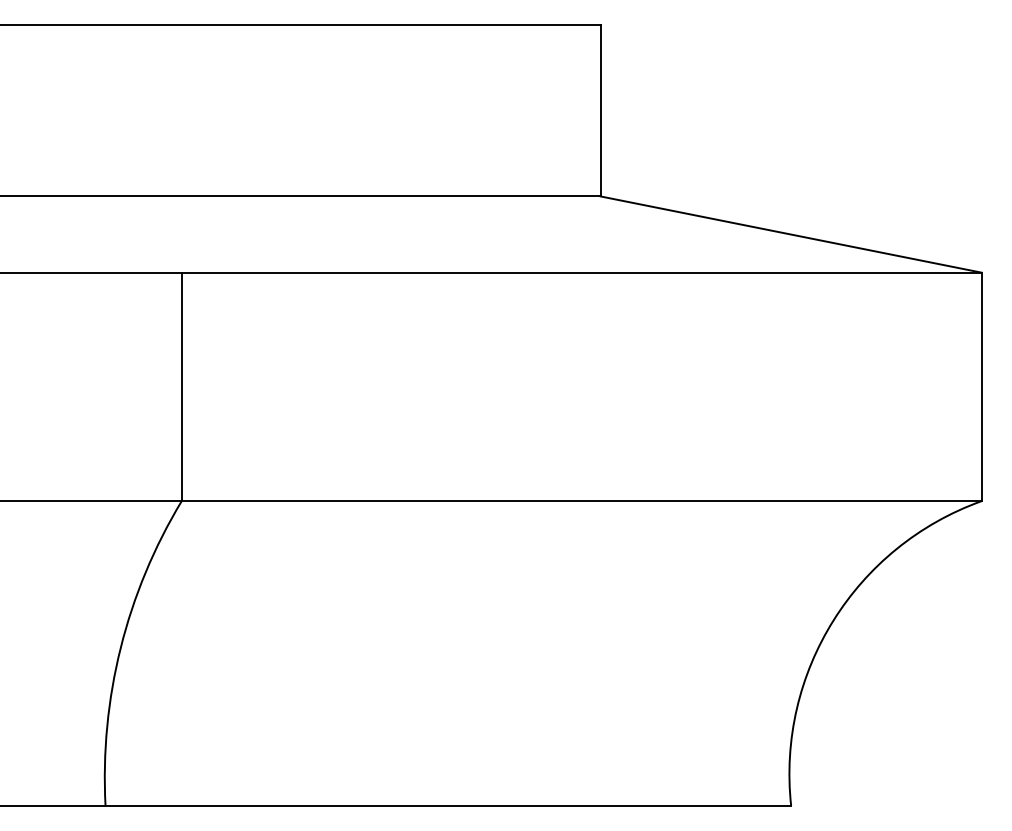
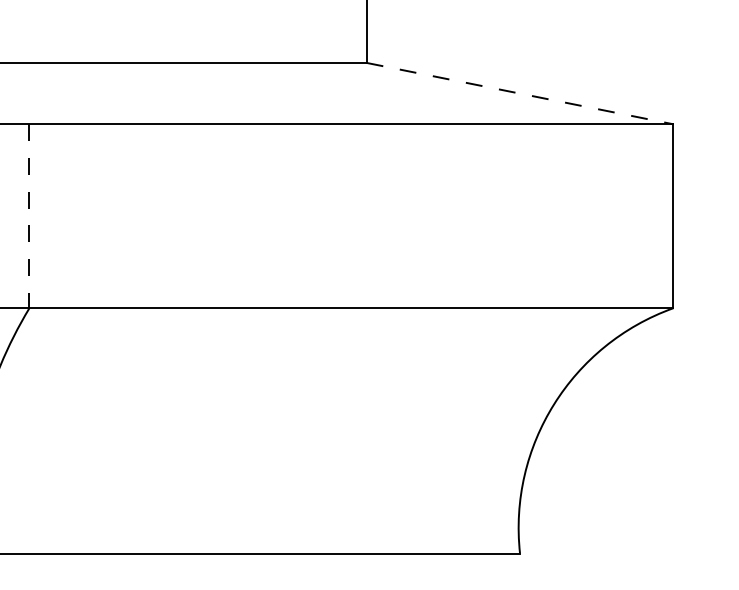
line: (791, 234) -> (520, 93), solid -> dashed
line: (181, 387) -> (29, 216), solid -> dashed

